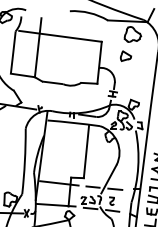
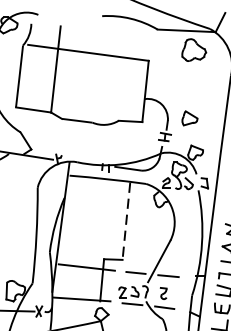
part: (126, 55) -> (190, 117), moved
line: (86, 151) -> (126, 220), solid -> dashed

